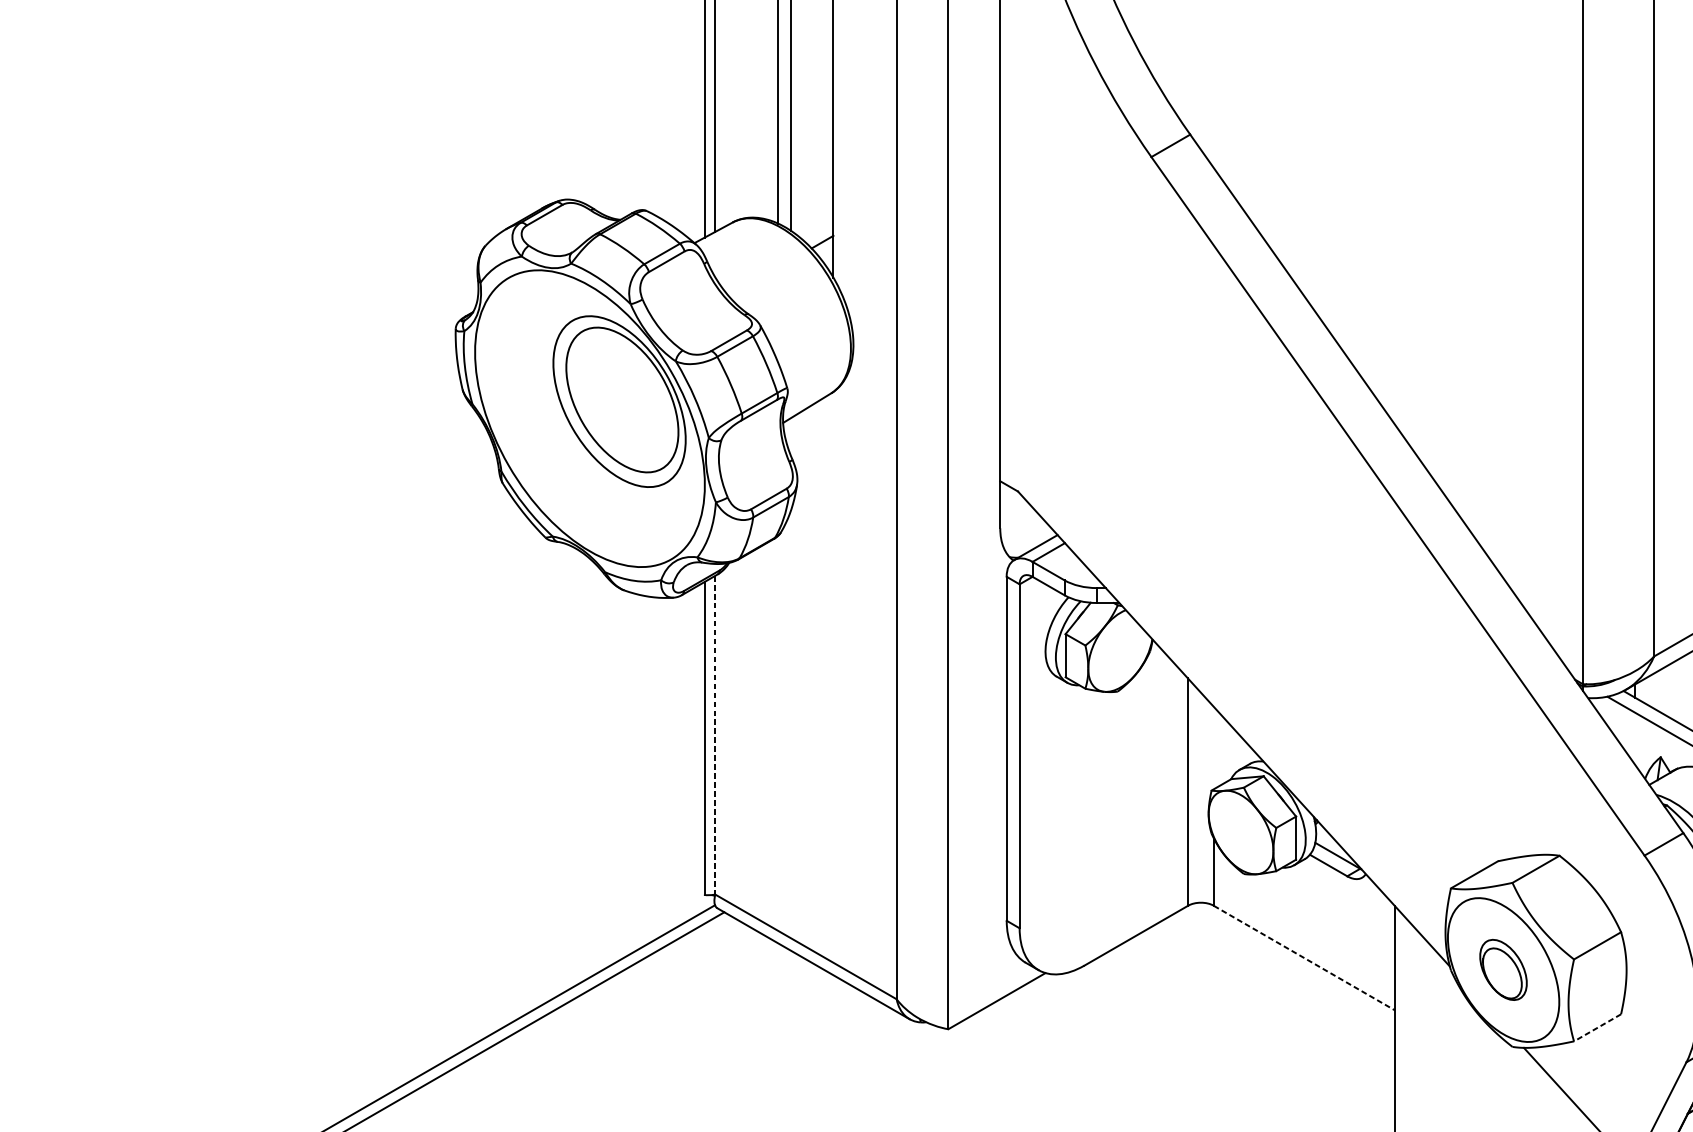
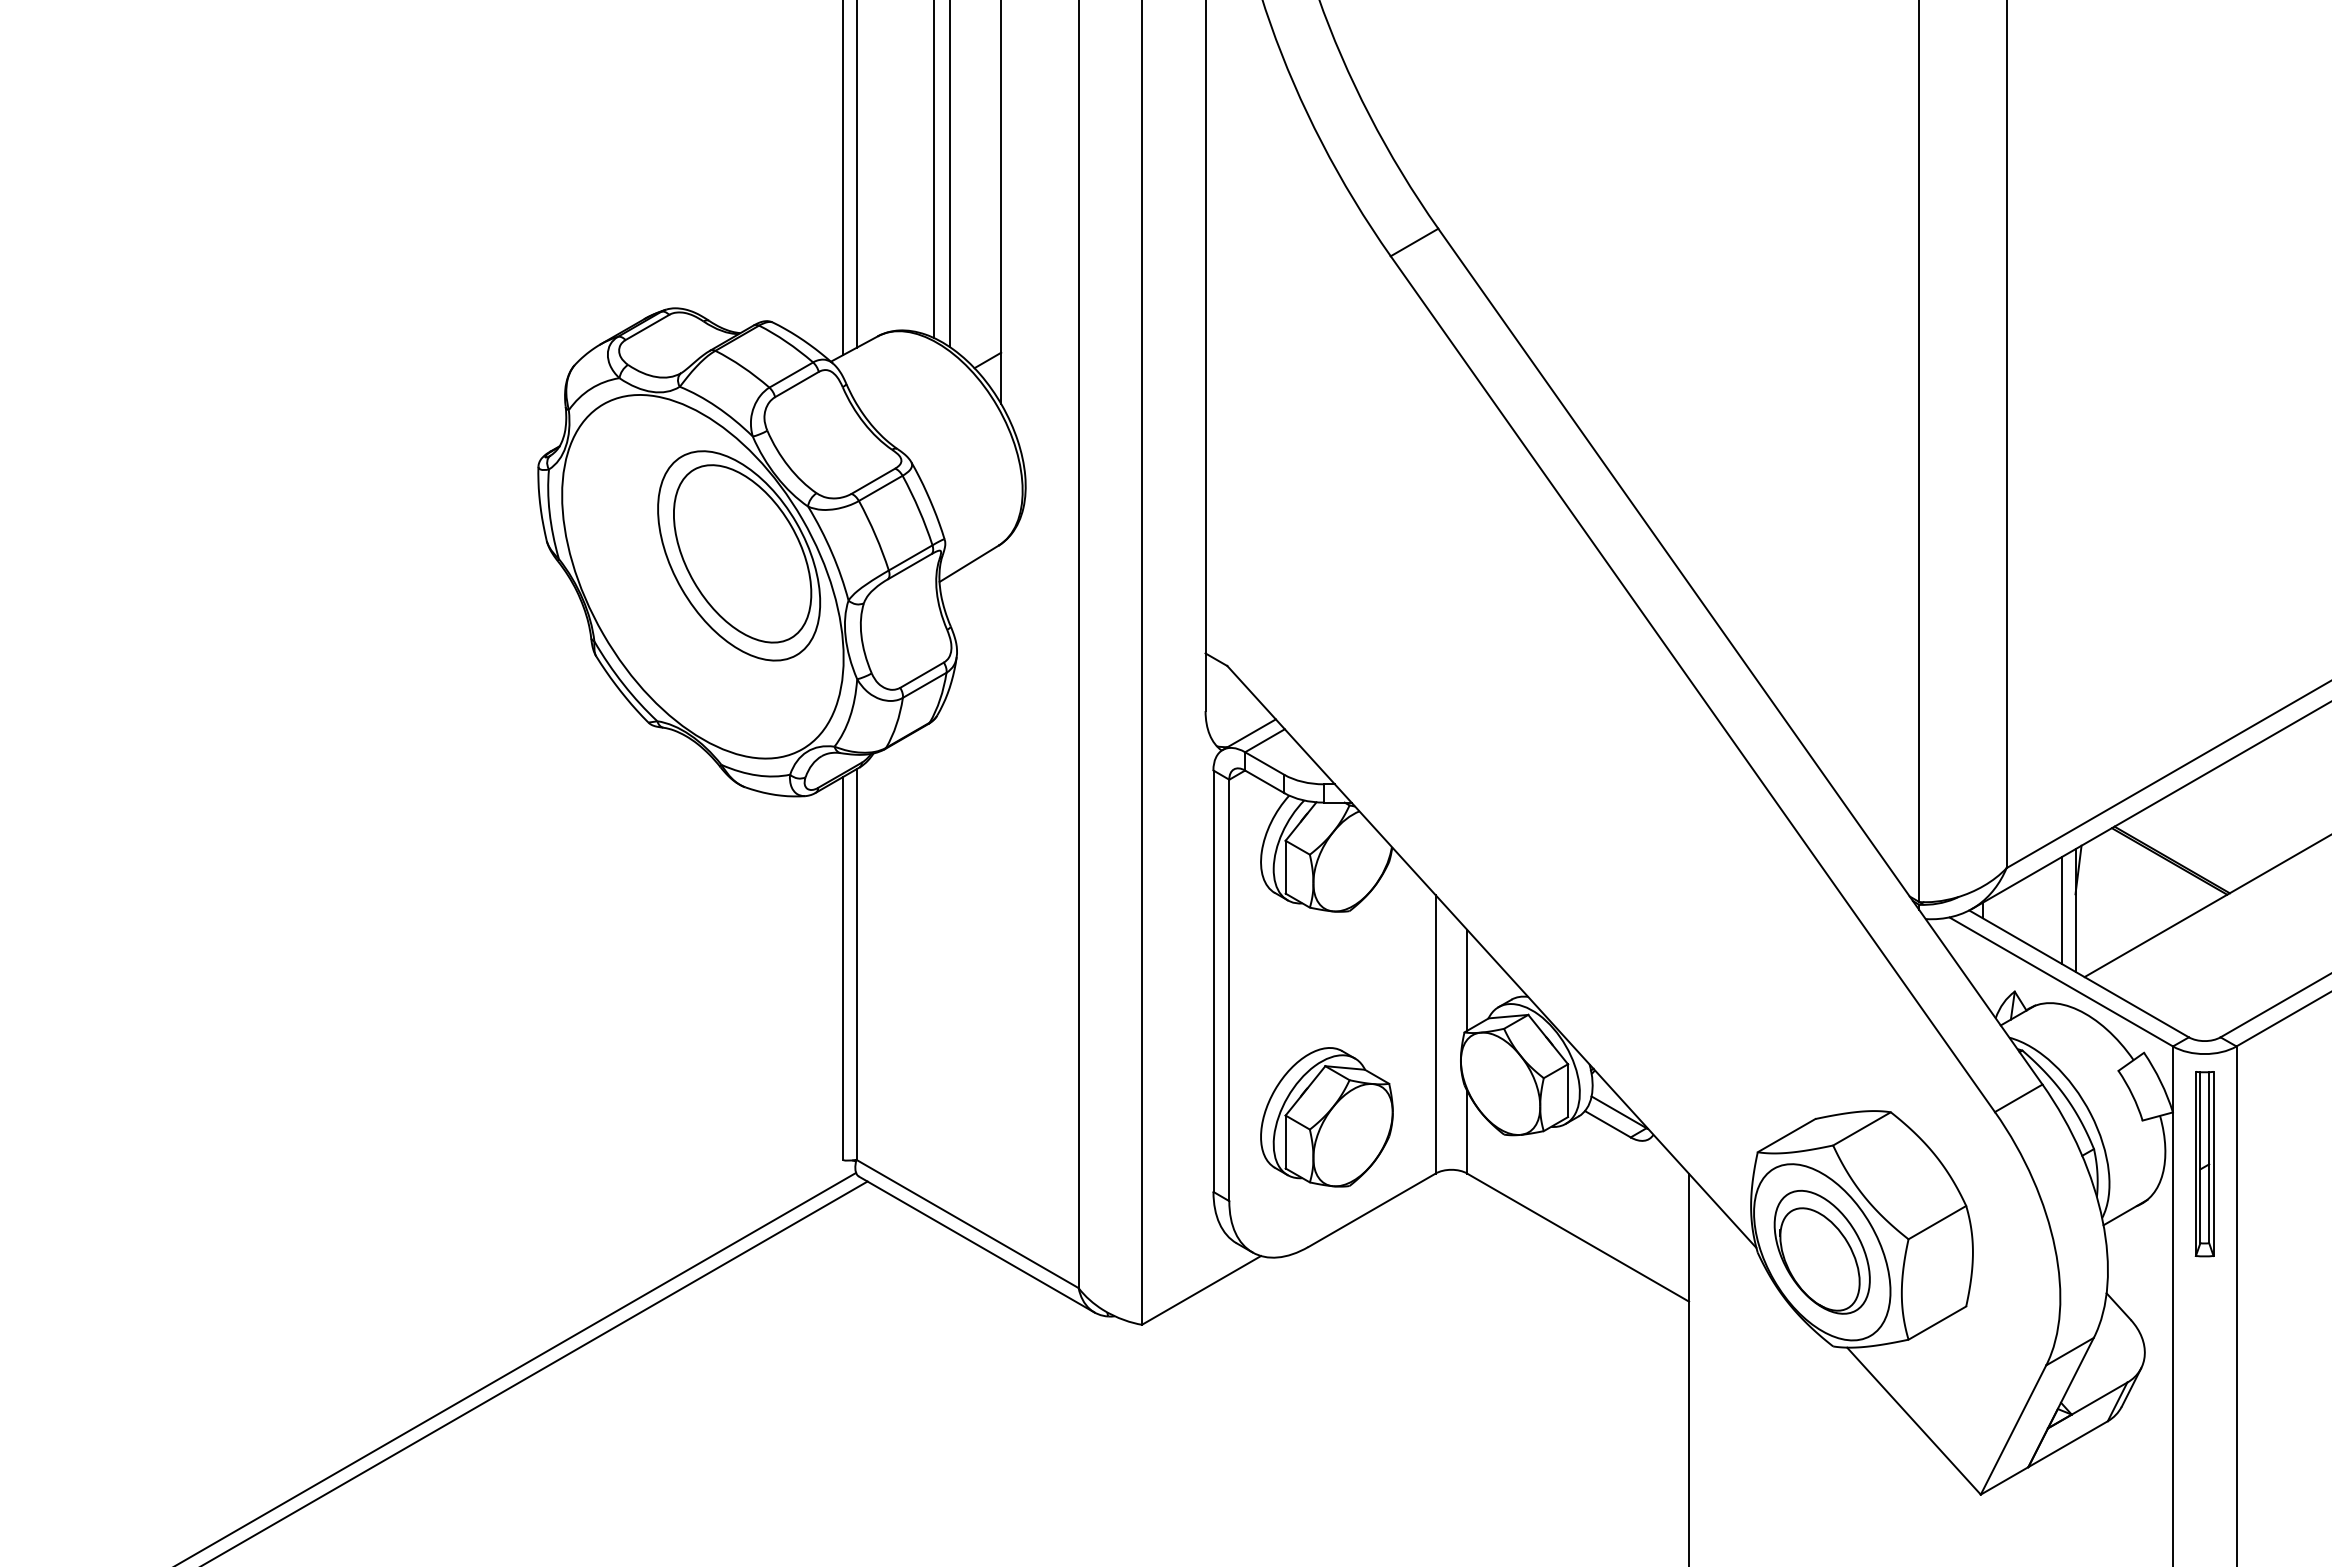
line: (715, 735) -> (856, 965), dashed -> solid
line: (1214, 747) -> (1467, 979), added
part: (1098, 860) -> (1326, 1117), added
line: (1304, 957) -> (1578, 1237), dashed -> solid
part: (1502, 969) -> (1821, 1251), size x1.67
line: (1596, 1028) -> (1936, 1323), dashed -> solid

